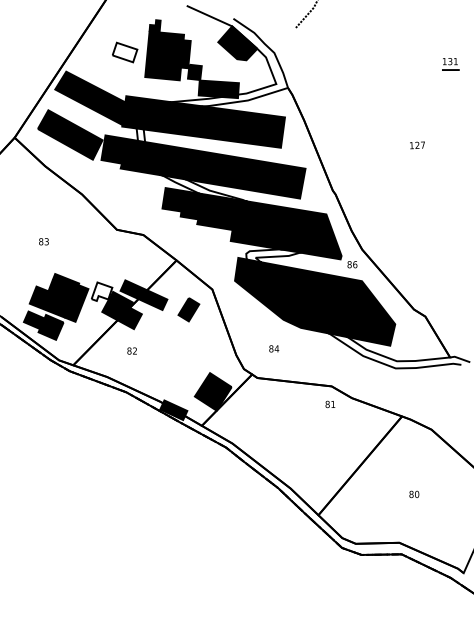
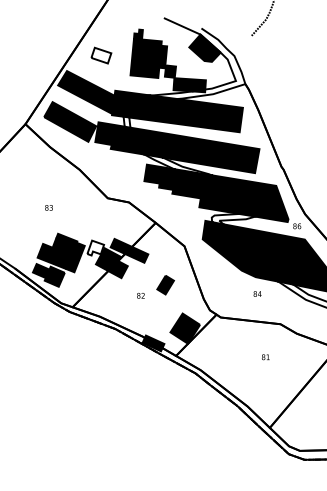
part: (125, 52) -> (101, 55), moved
part: (188, 309) -> (165, 284), moved
text: (274, 348) -> (257, 293), moved
text: (131, 350) -> (140, 295), moved
text: (330, 404) -> (265, 357), moved

